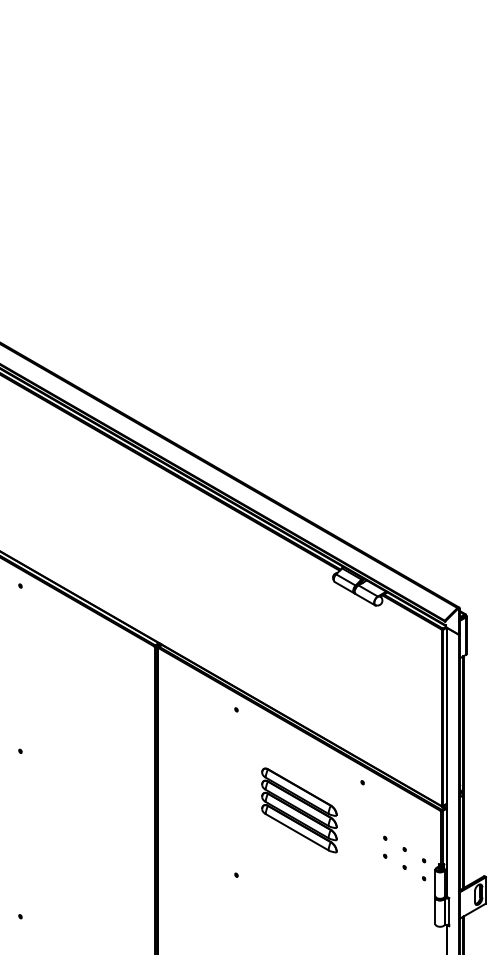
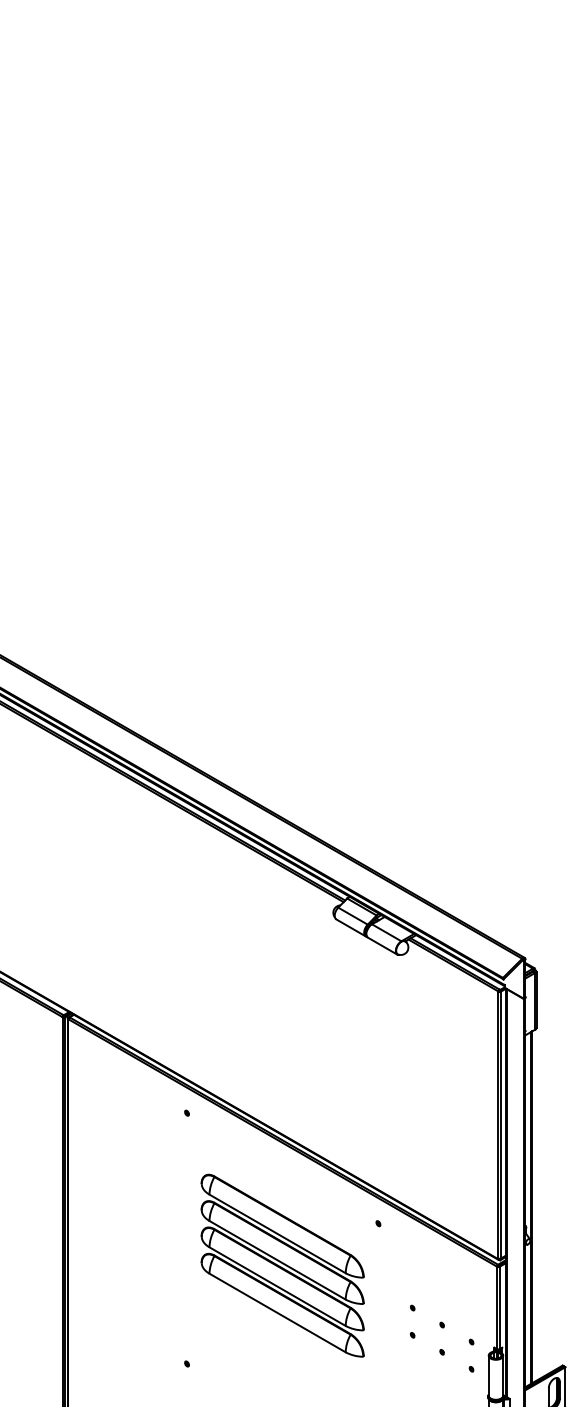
part: (299, 810) -> (282, 1265), size x1.43

